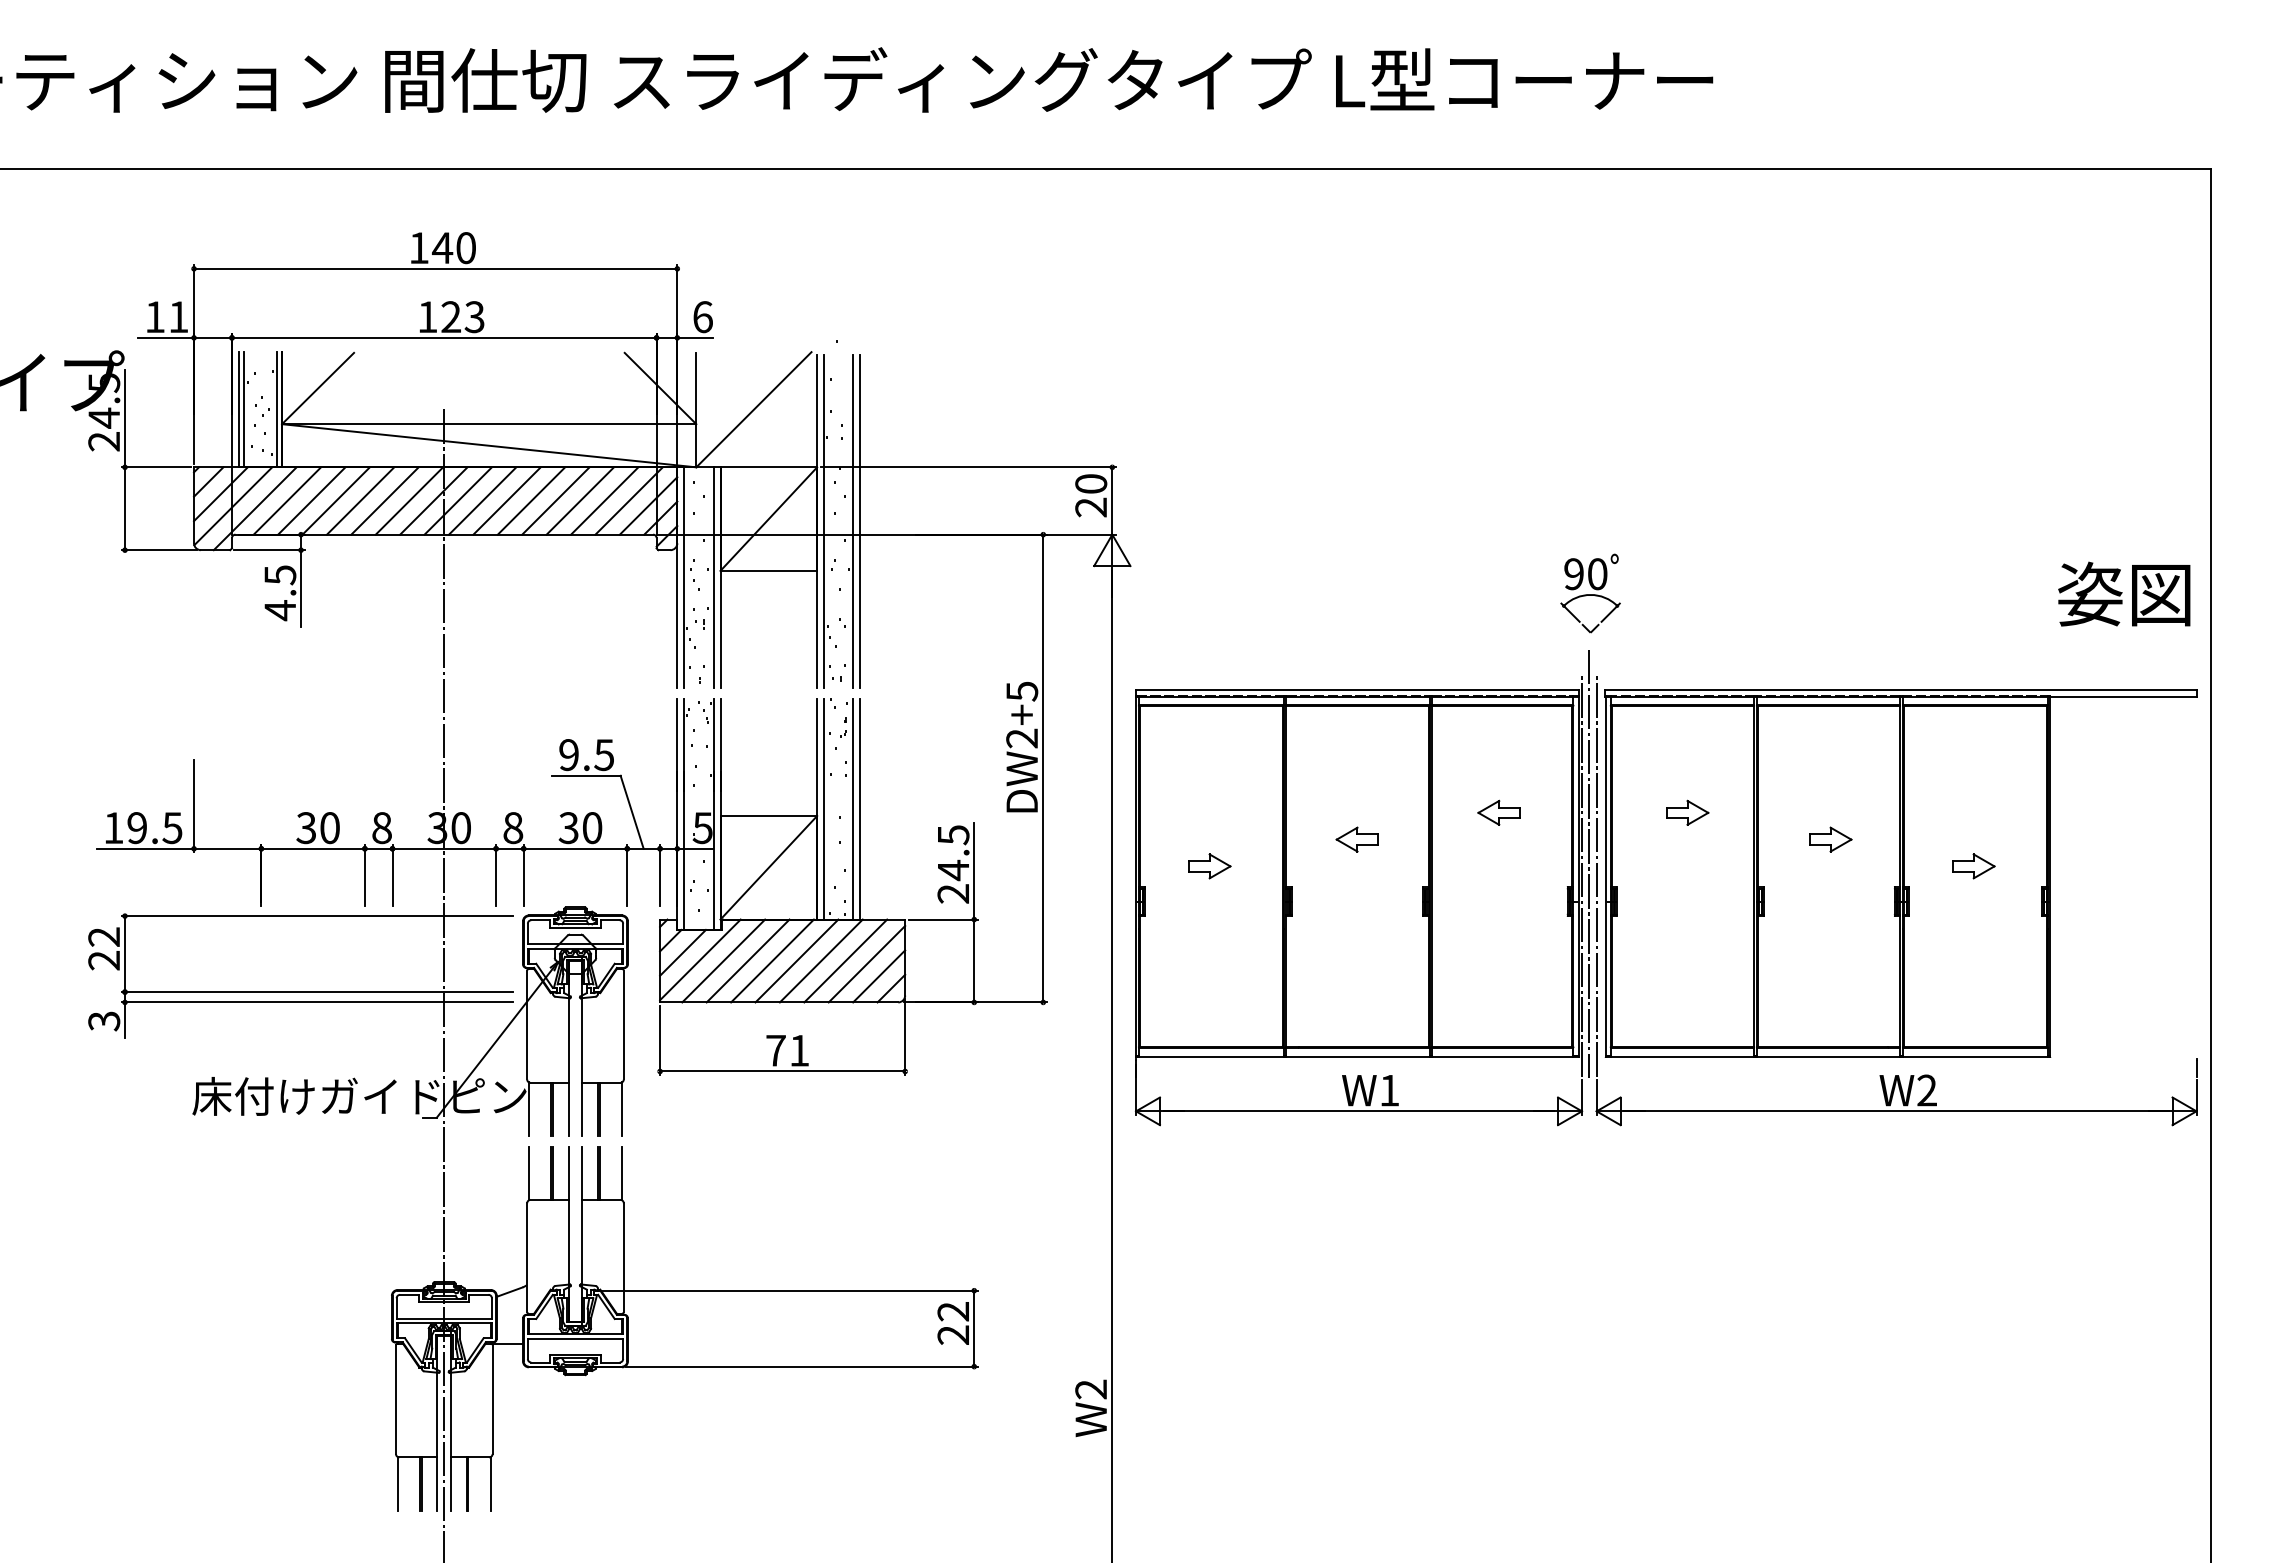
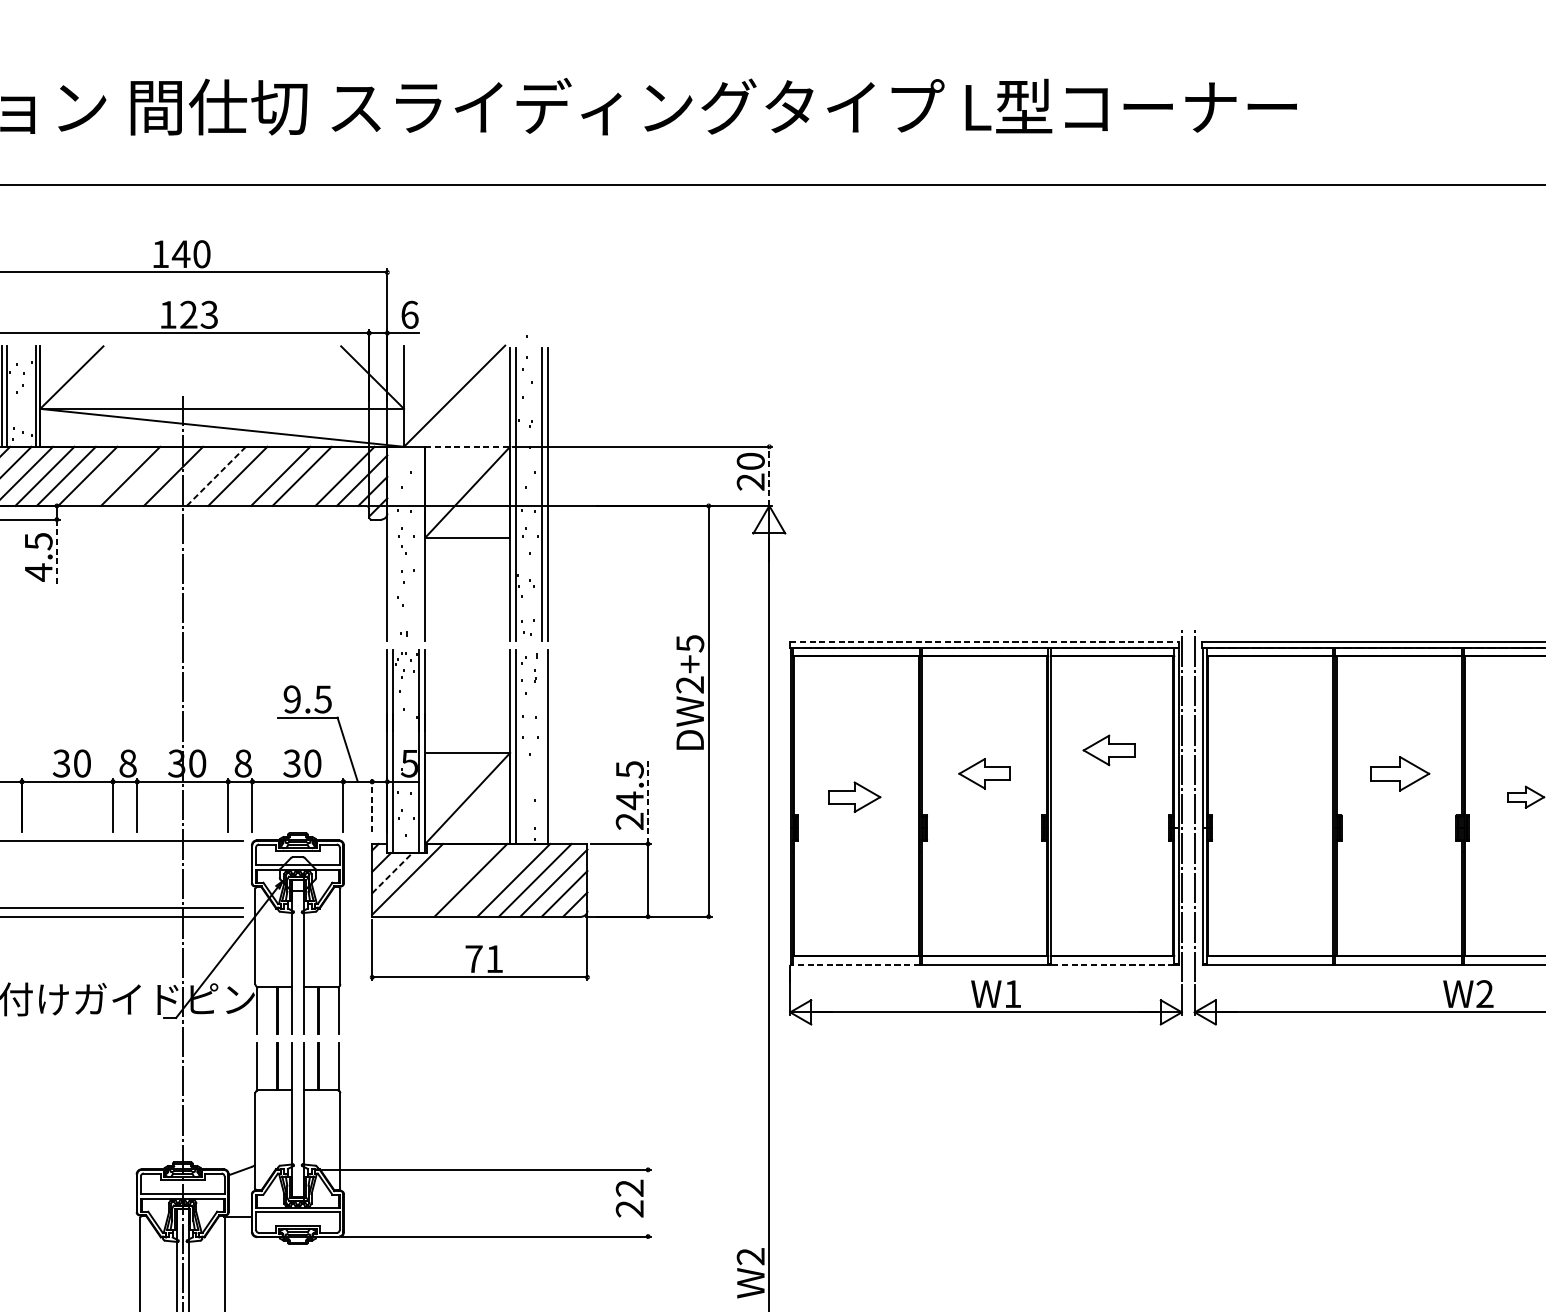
line: (769, 467) -> (468, 446), solid -> dashed
line: (360, 500) -> (109, 475), removed
line: (409, 500) -> (152, 475), removed
line: (457, 500) -> (194, 475), removed
line: (531, 500) -> (259, 475), removed
line: (604, 500) -> (323, 475), removed
line: (482, 501) -> (216, 476), solid -> dashed
line: (1112, 501) -> (769, 476), solid -> dashed
line: (684, 577) -> (393, 543), removed
line: (713, 577) -> (419, 543), removed
line: (301, 588) -> (57, 553), solid -> dashed
part: (1590, 593) -> (1189, 557), removed
line: (1357, 689) -> (984, 641), solid -> dashed
line: (853, 808) -> (542, 746), removed
part: (1498, 812) -> (1108, 749), size x1.4
part: (1687, 812) -> (1274, 749), removed
part: (1356, 839) -> (983, 773), size x1.4
part: (1830, 839) -> (1400, 773), size x1.6
line: (1589, 863) -> (1188, 794), removed
part: (1209, 866) -> (854, 797), size x1.4
line: (974, 871) -> (648, 801), solid -> dashed
line: (660, 875) -> (372, 805), solid -> dashed
line: (683, 952) -> (392, 872), solid -> dashed
line: (723, 960) -> (427, 879), removed
line: (747, 960) -> (448, 879), removed
line: (796, 960) -> (492, 879), removed
line: (1210, 1056) -> (855, 964), solid -> dashed
line: (1501, 1056) -> (1111, 964), solid -> dashed
line: (974, 1328) -> (648, 1203), removed

